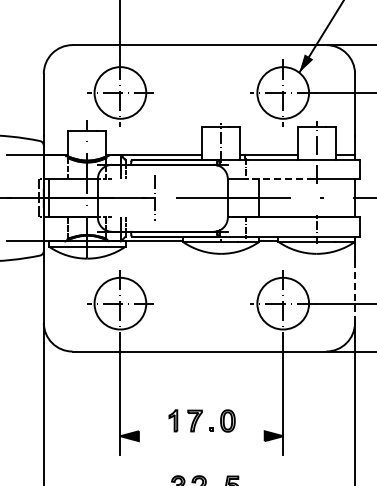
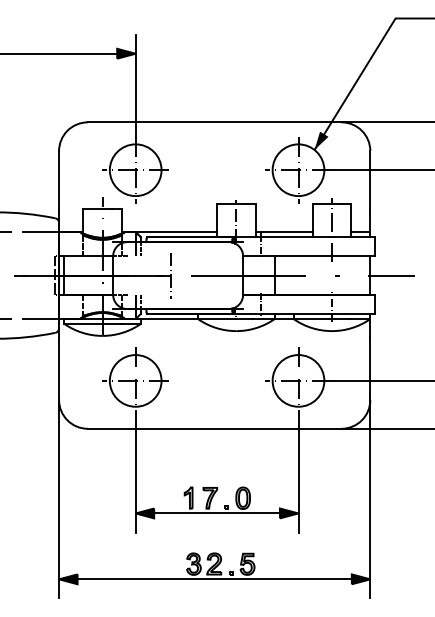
line: (280, 179) -> (295, 256), dashed -> solid
line: (355, 291) -> (370, 368), dashed -> solid
line: (201, 436) -> (216, 513), added

